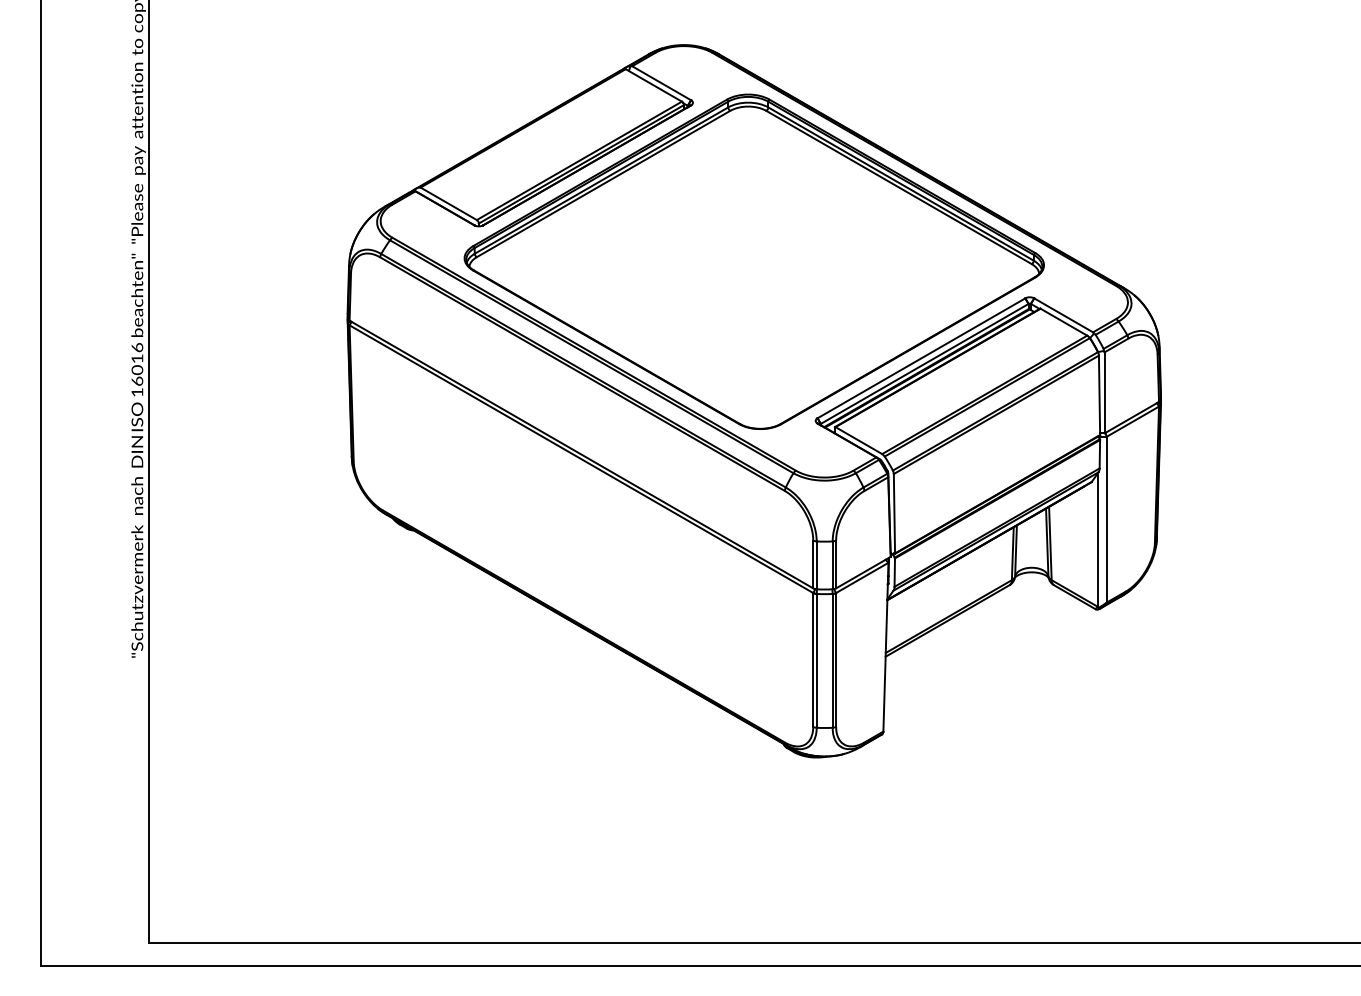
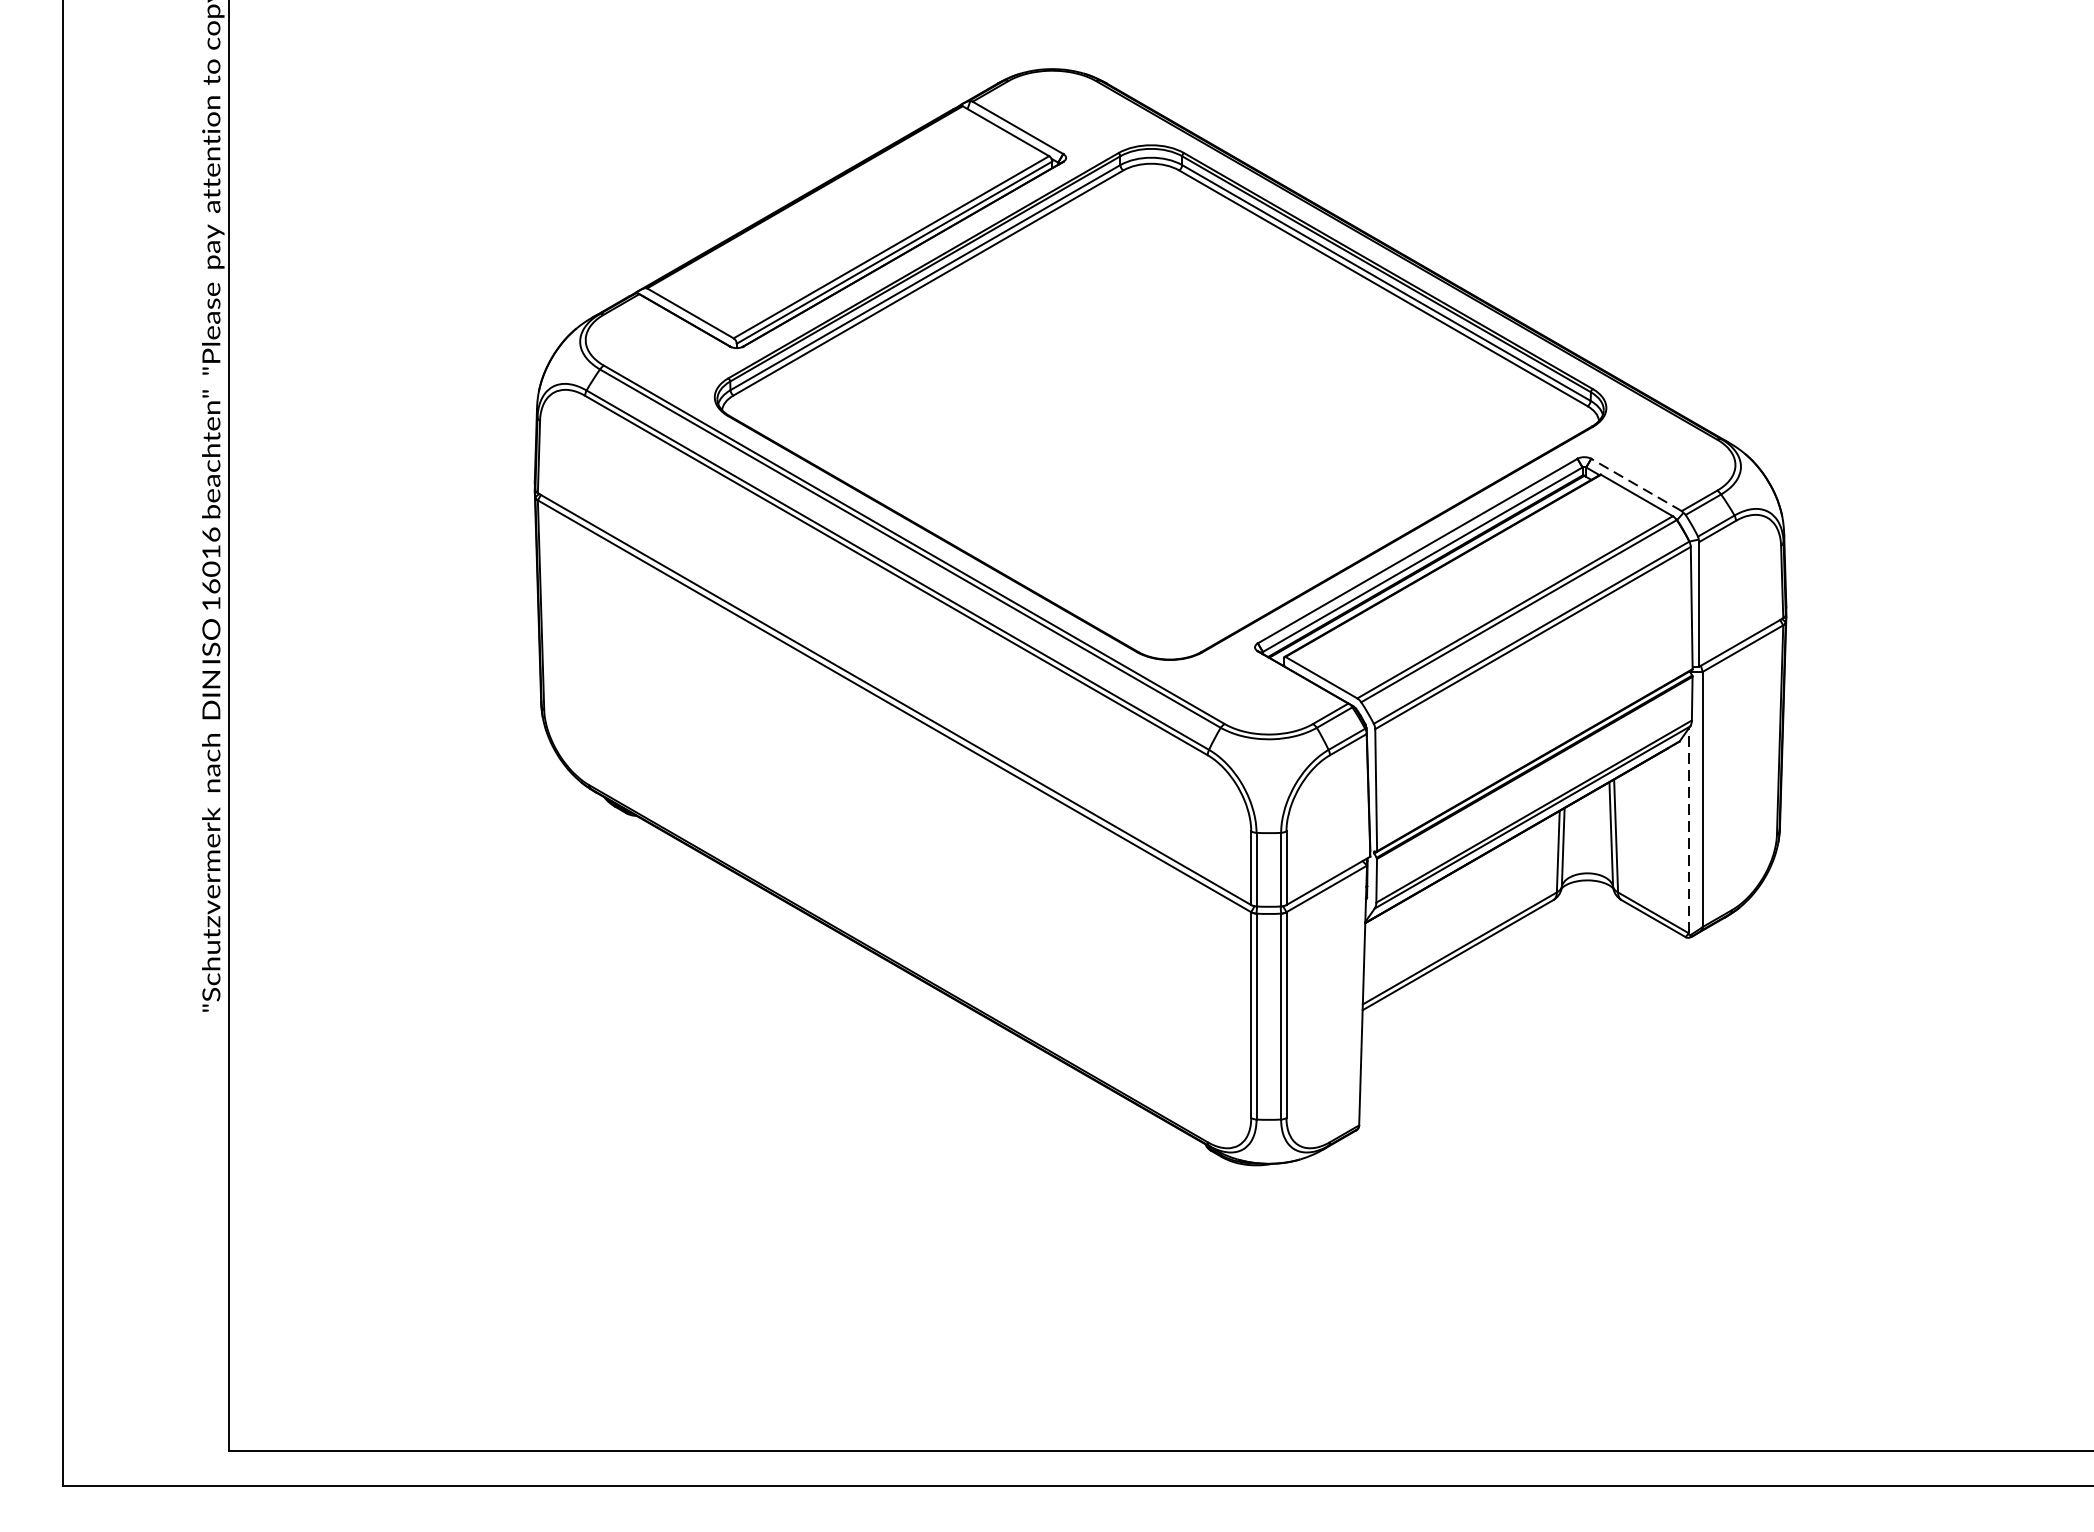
line: (1063, 315) -> (1636, 485), solid -> dashed
line: (1097, 540) -> (1688, 831), solid -> dashed

